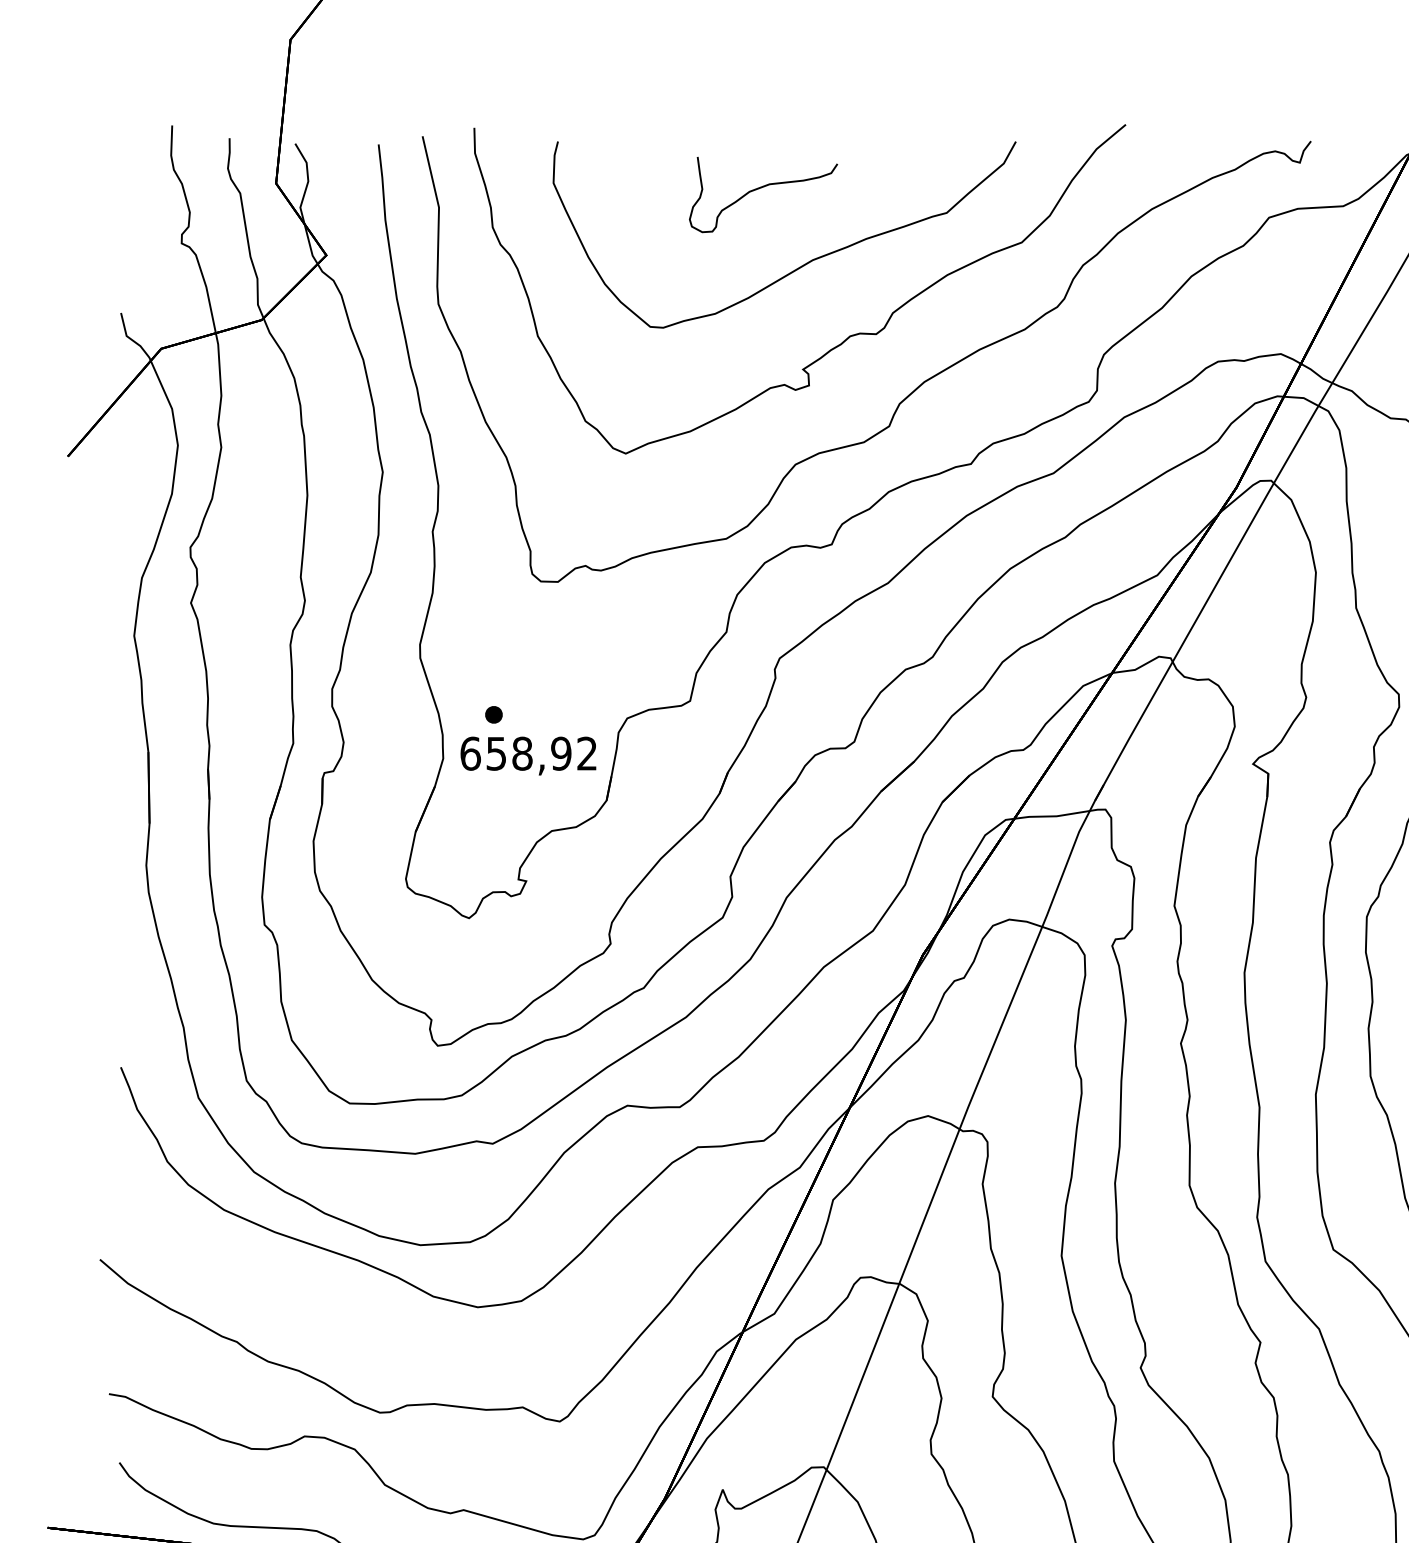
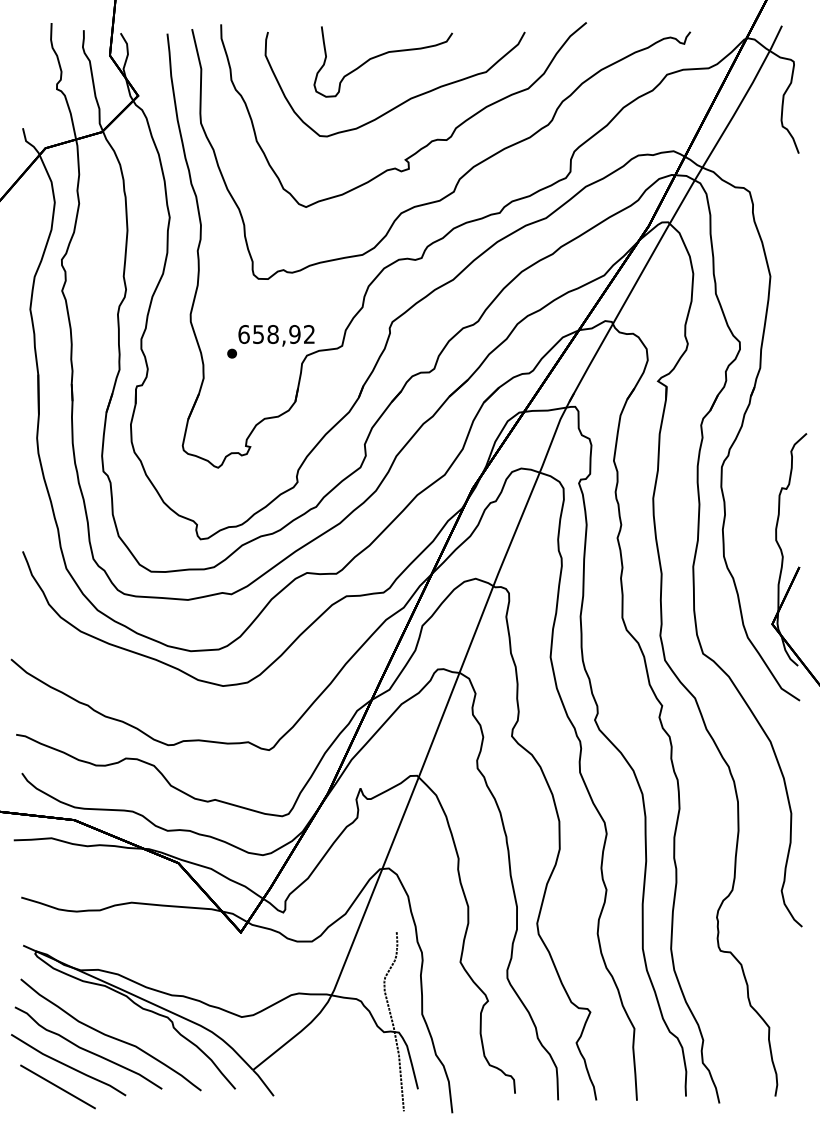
part: (763, 194) -> (383, 61), size x1.67
text: (528, 755) -> (276, 335), moved

